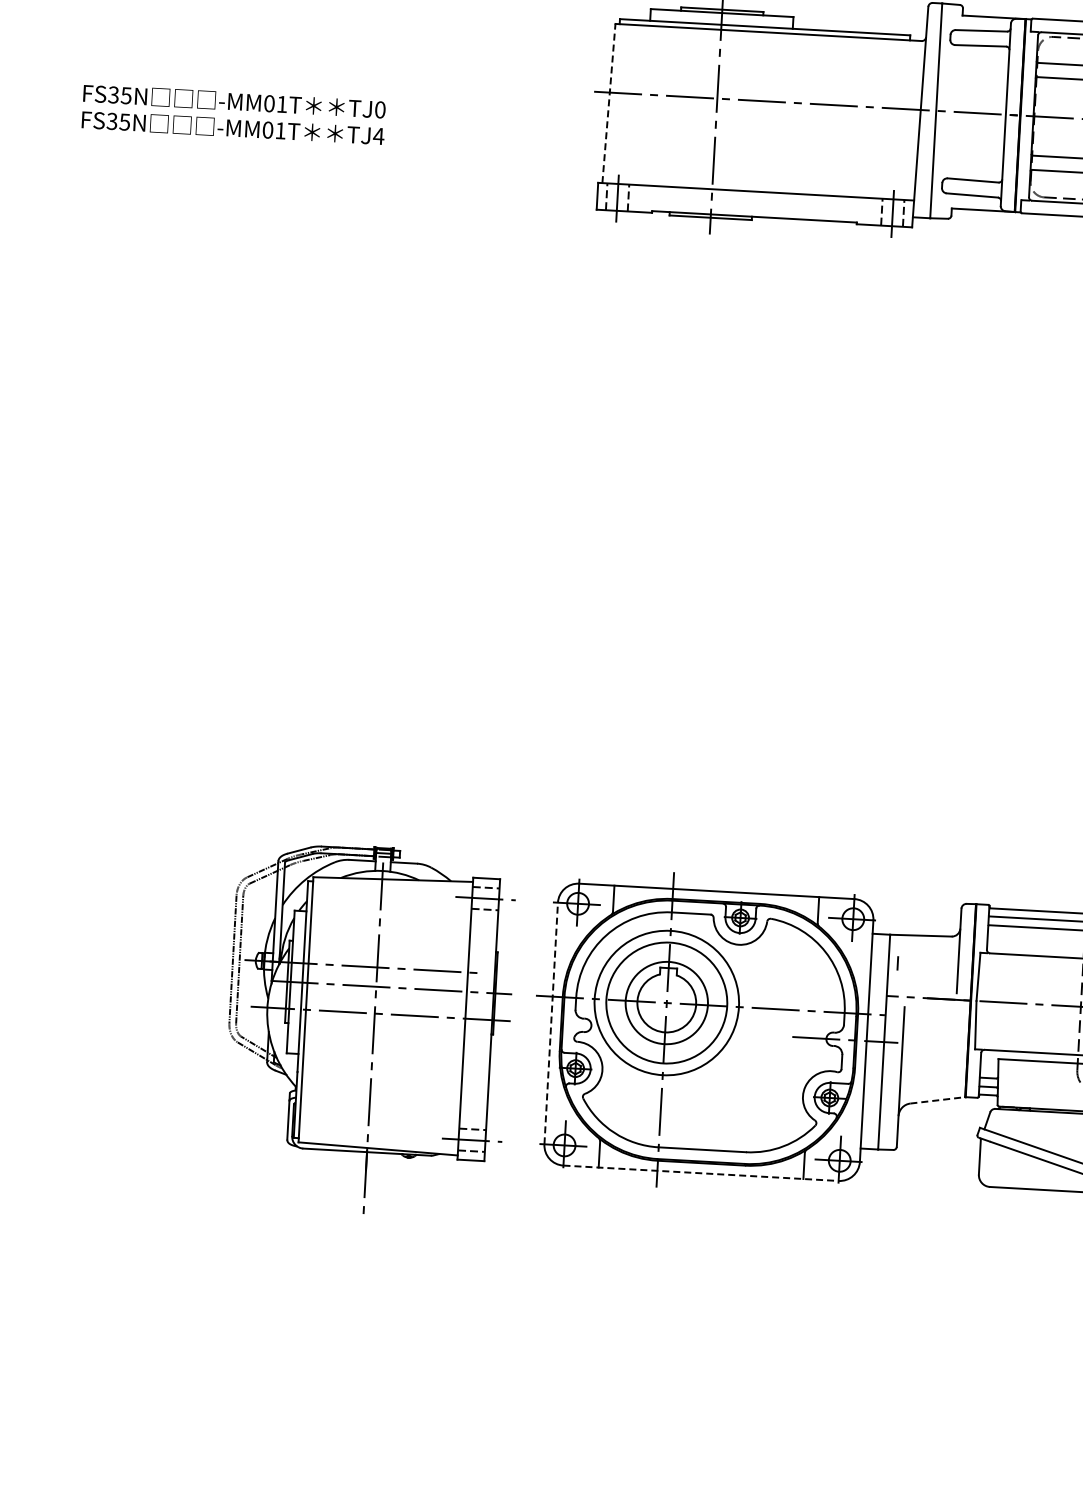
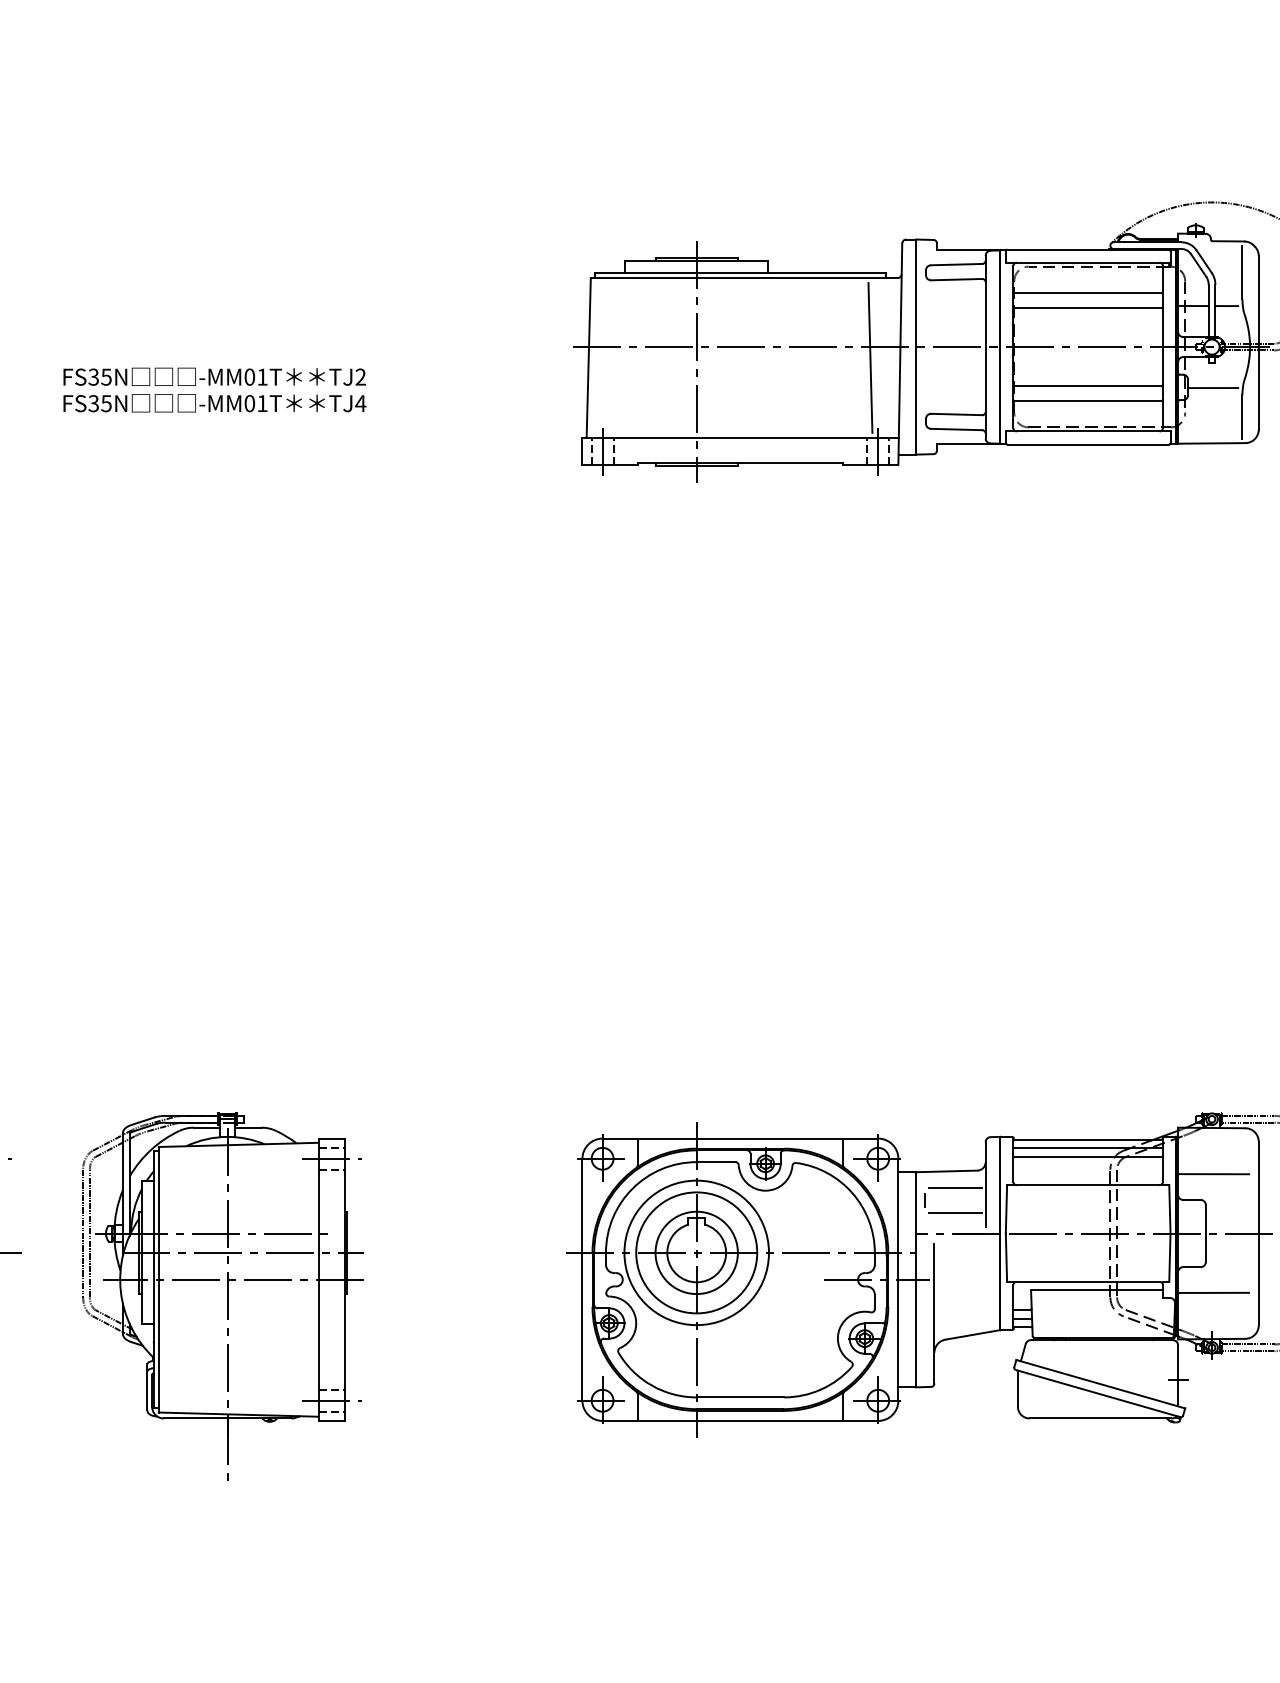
line: (608, 104) -> (588, 358), dashed -> solid
text: (380, 109) -> (360, 376), TJ0 -> TJ2
line: (890, 118) -> (870, 357), added
line: (928, 953) -> (955, 1188), added
line: (927, 978) -> (955, 1213), added
line: (551, 1023) -> (582, 1279), dashed -> solid
part: (368, 1030) -> (222, 1296), moved
line: (937, 1099) -> (972, 1334), dashed -> solid
line: (701, 1172) -> (740, 1420), dashed -> solid

